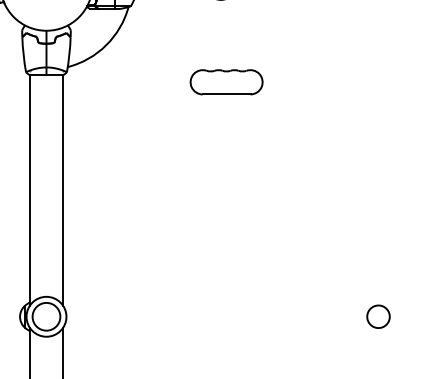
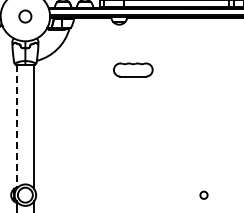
part: (226, 81) -> (133, 69), moved
line: (29, 190) -> (16, 127), solid -> dashed
circle: (377, 317) -> (203, 195), size x0.6

